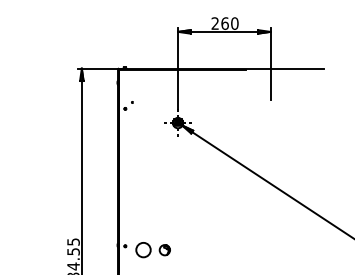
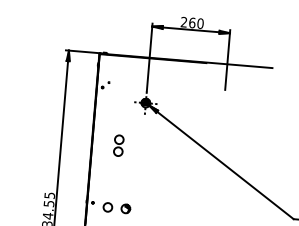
part: (150, 176) -> (118, 146), added
circle: (143, 250) -> (107, 207), size x0.71

